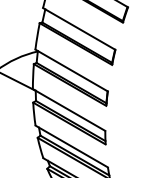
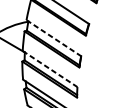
line: (71, 70) -> (53, 38), solid -> dashed
line: (69, 110) -> (50, 69), solid -> dashed

